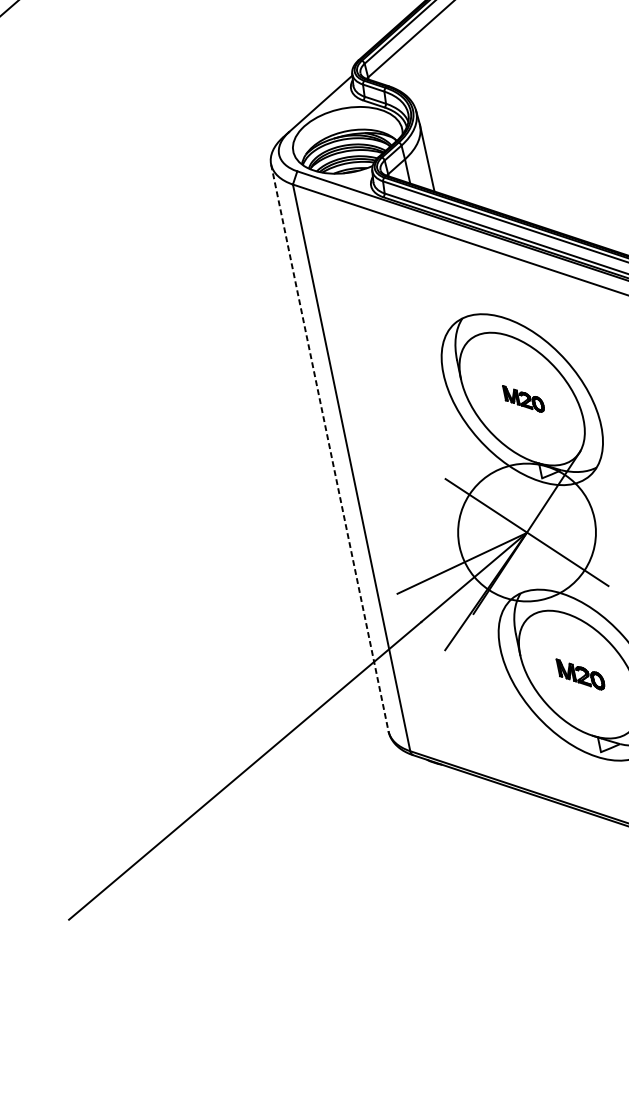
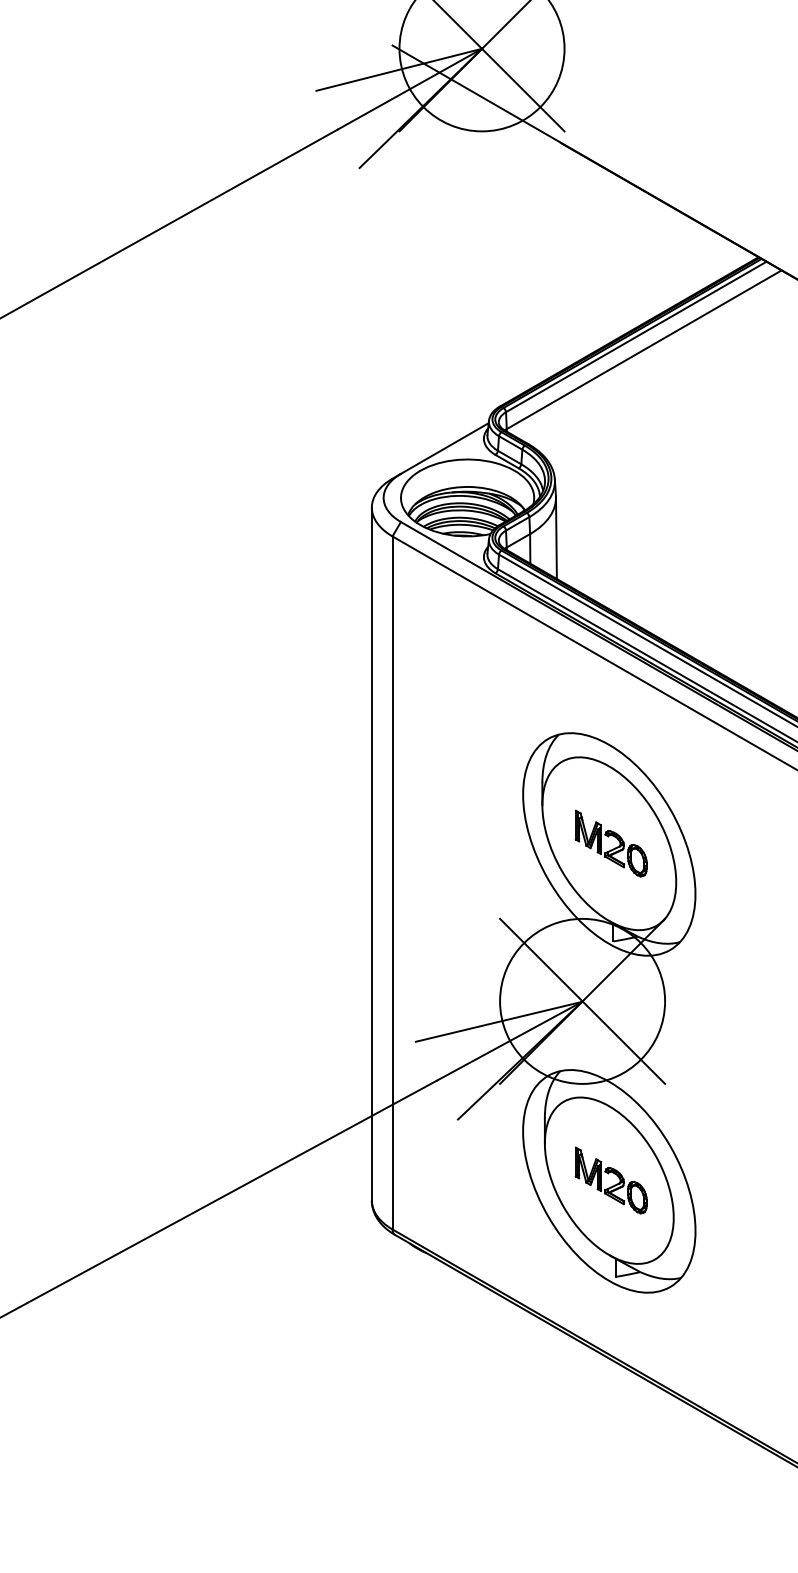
part: (523, 398) -> (610, 843), size x1.67
line: (329, 448) -> (371, 854), dashed -> solid
part: (580, 674) -> (610, 1180), size x1.43

